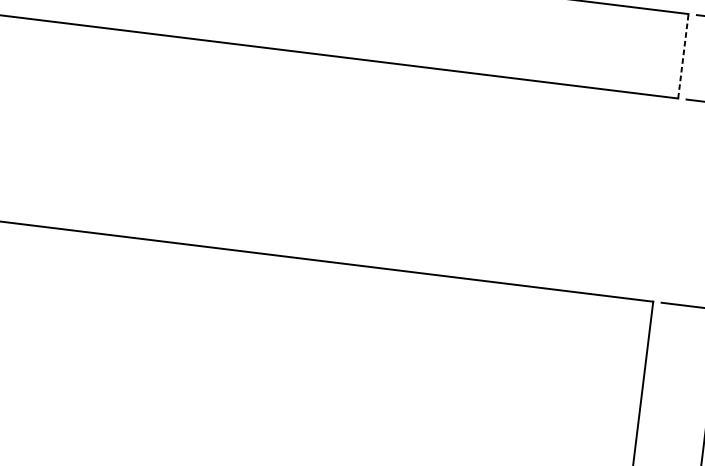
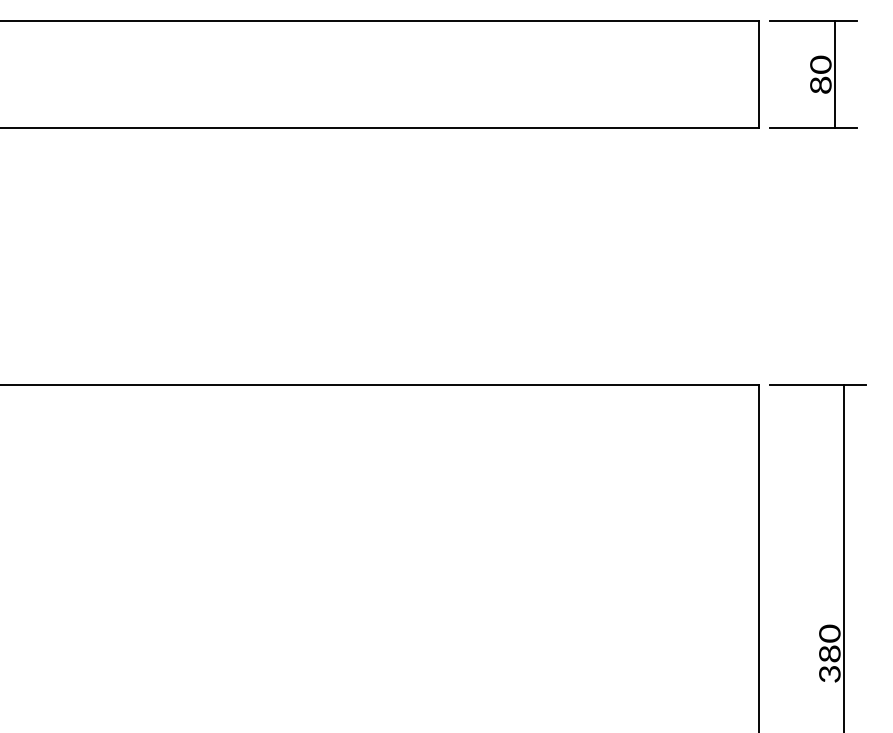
line: (683, 56) -> (759, 74), dashed -> solid

